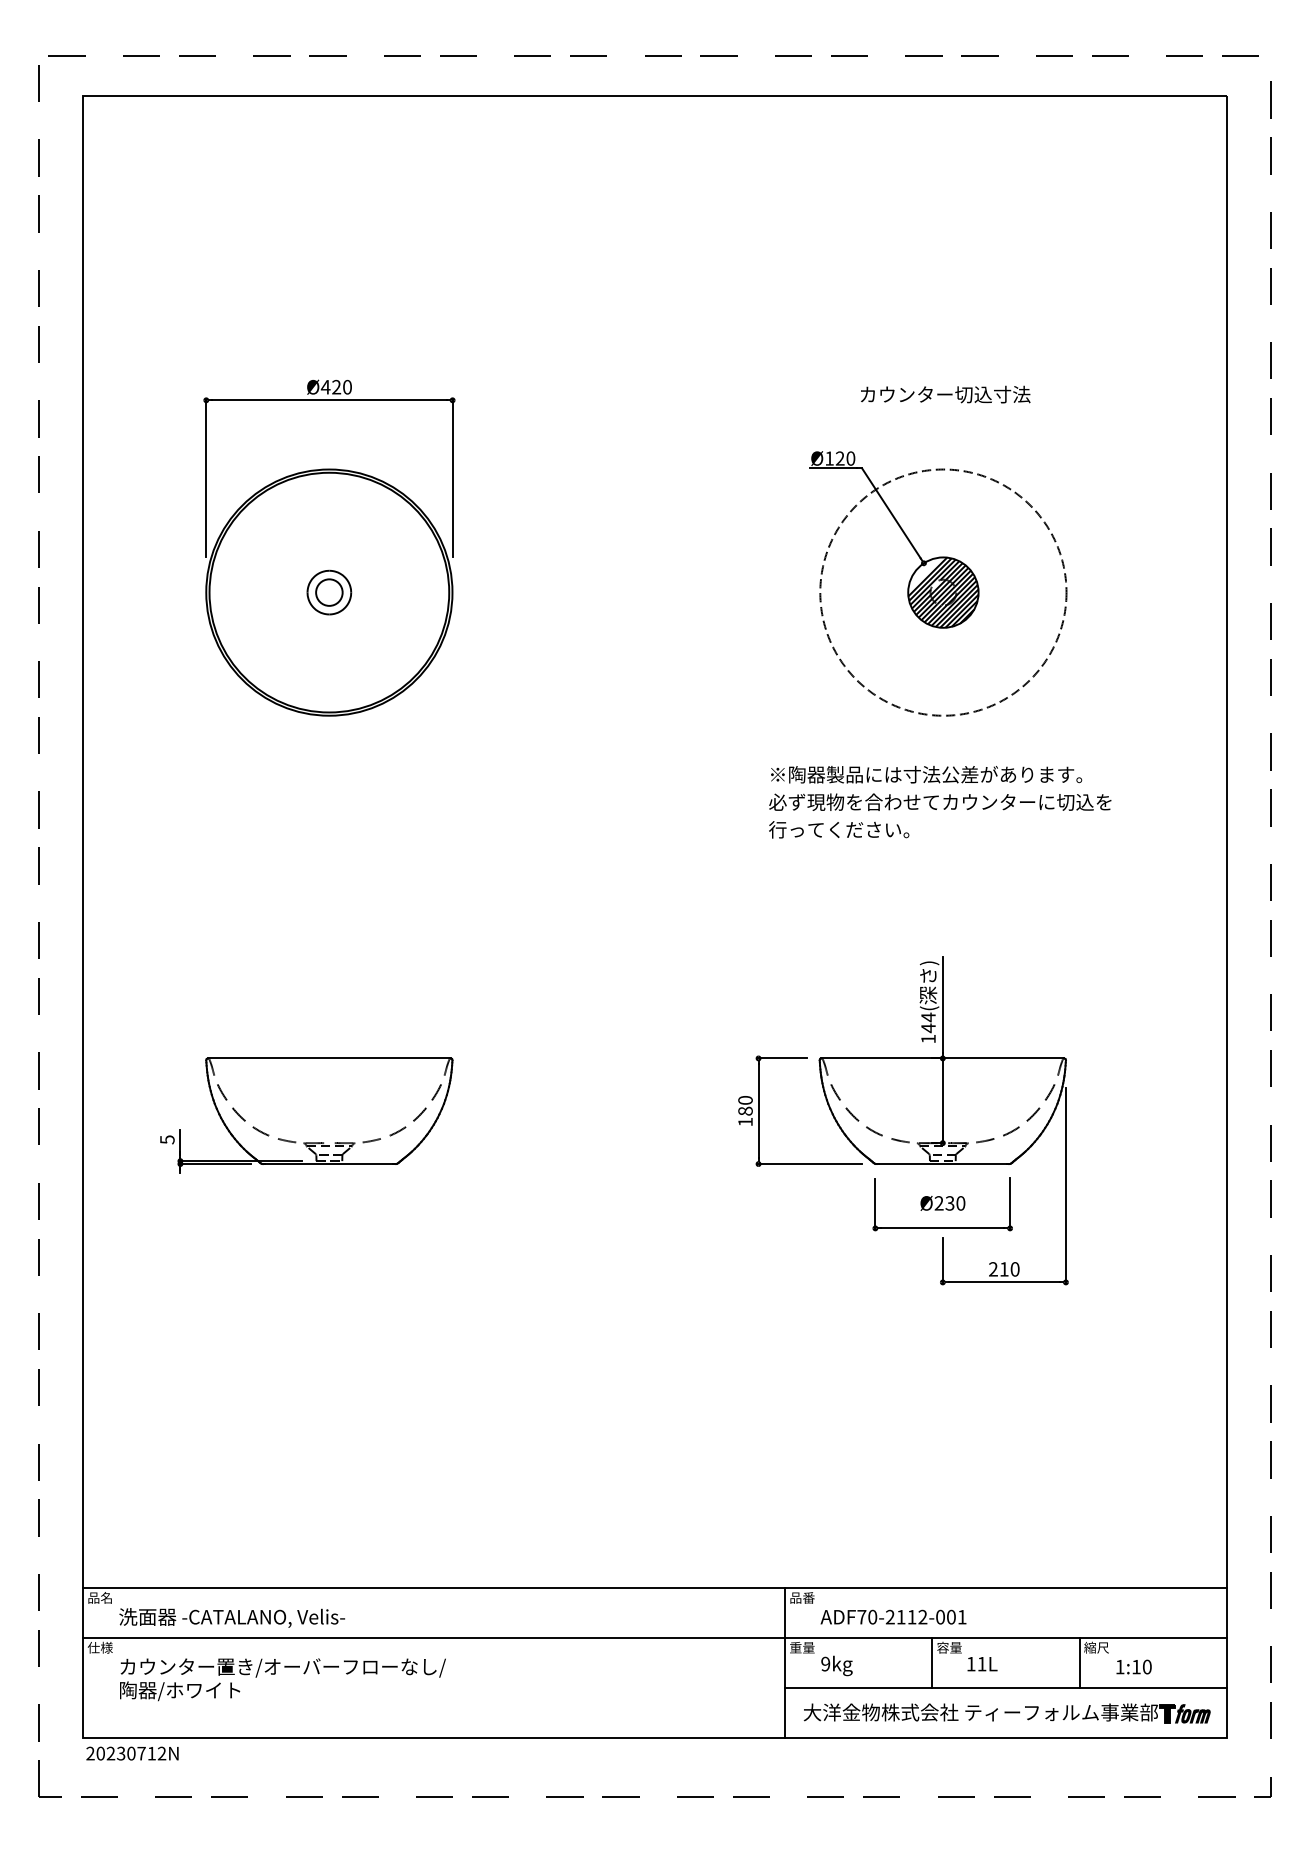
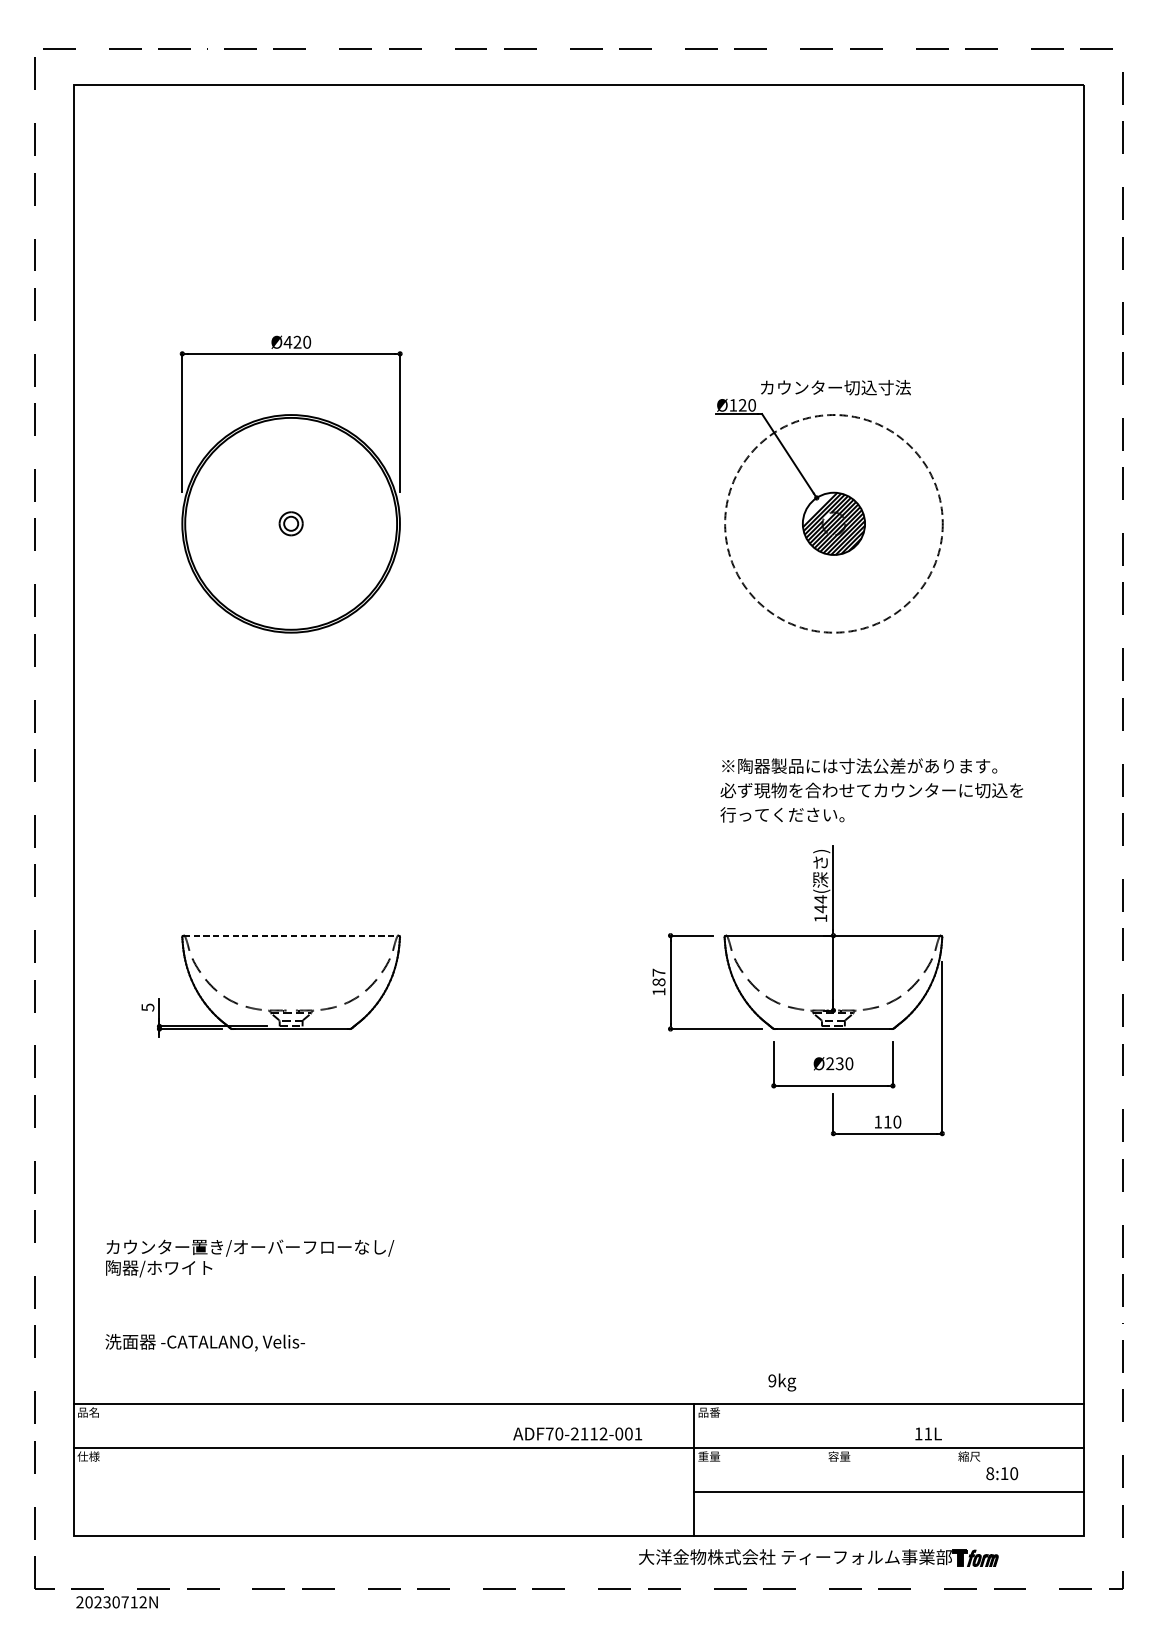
text: (945, 394) -> (835, 387), moved
part: (329, 592) -> (291, 523), size x0.6
text: (940, 801) -> (872, 789), moved
line: (329, 1058) -> (291, 935), solid -> dashed
text: (745, 1100) -> (659, 972), 180 -> 187
text: (993, 1269) -> (878, 1122), 210 -> 110
text: (893, 1616) -> (577, 1433), moved
text: (231, 1617) -> (204, 1342), moved
line: (932, 1663) -> (824, 1470), removed
line: (1079, 1663) -> (954, 1470), removed
text: (982, 1664) -> (928, 1434), moved
text: (836, 1665) -> (781, 1382), moved
text: (1119, 1666) -> (989, 1473), 1:10 -> 8:10
text: (282, 1679) -> (249, 1258), moved
part: (1006, 1713) -> (818, 1558), moved
text: (132, 1753) -> (117, 1602), moved

